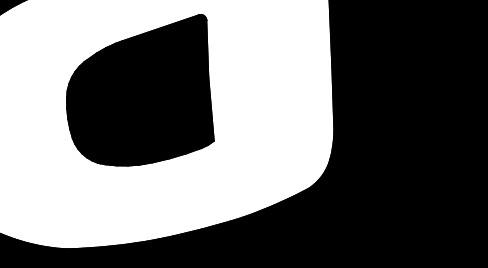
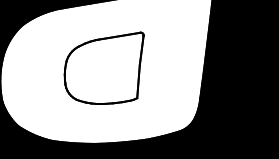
fill: (140, 94) -> (103, 68), removed

